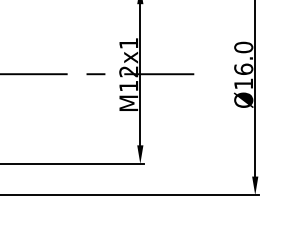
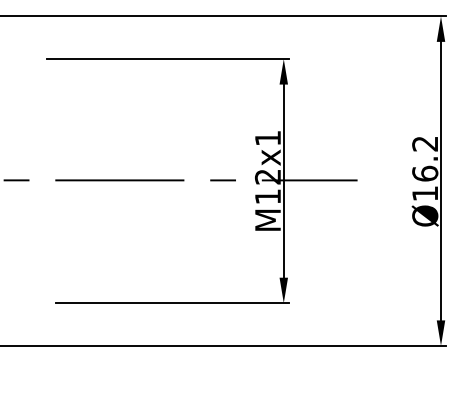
text: (243, 47) -> (425, 143), Ø16.0 -> Ø16.2

